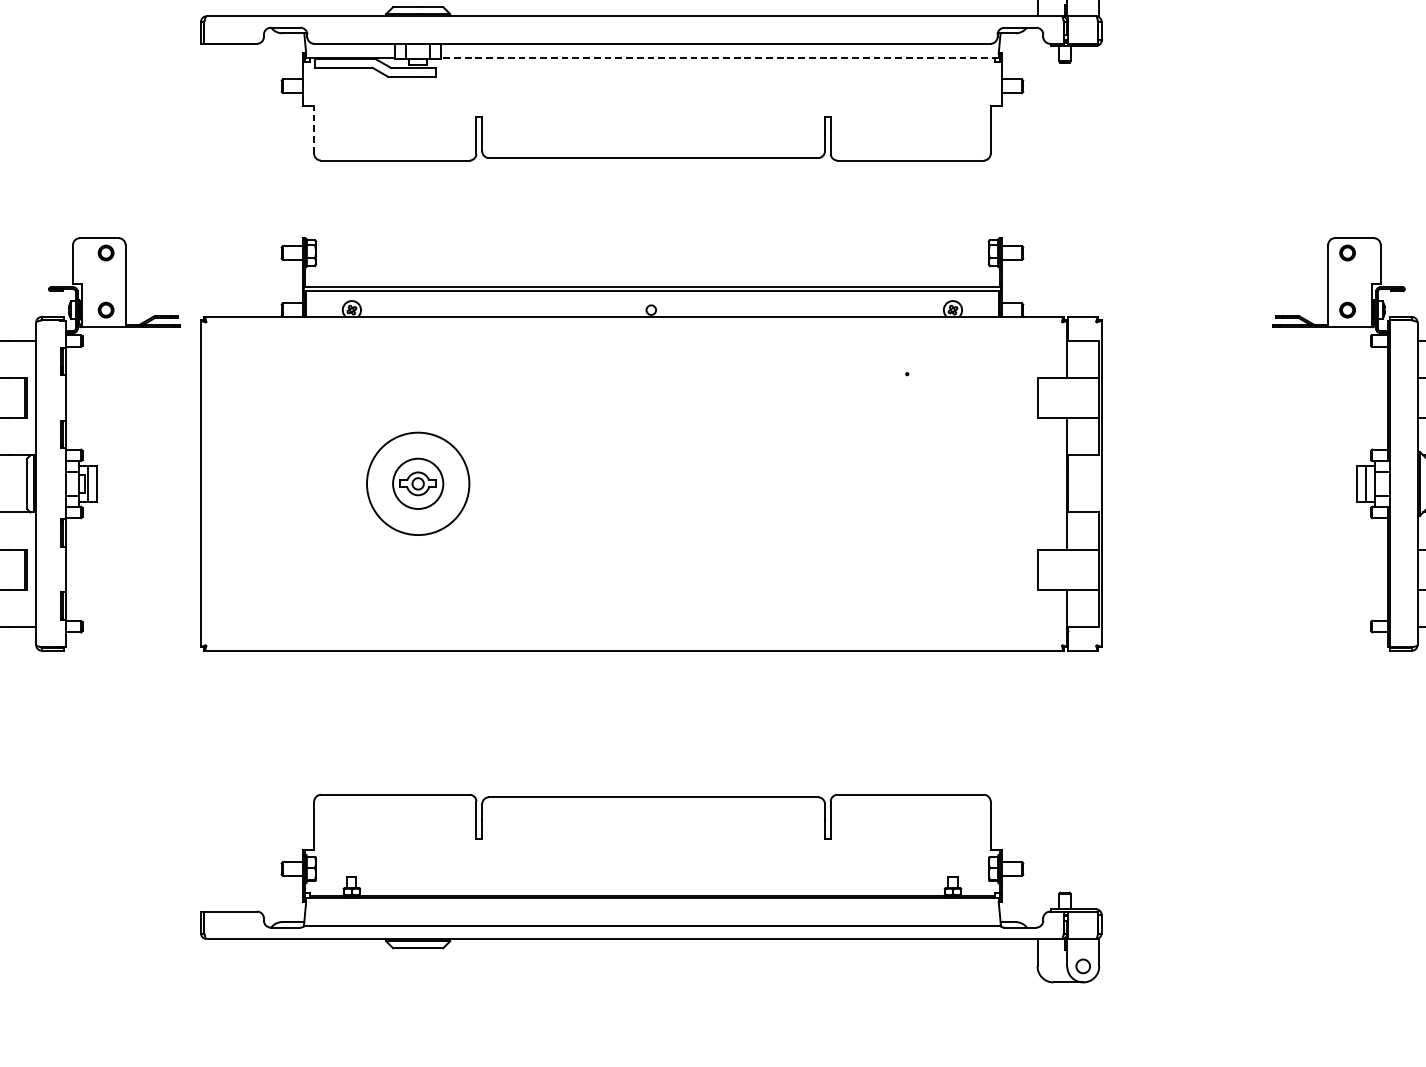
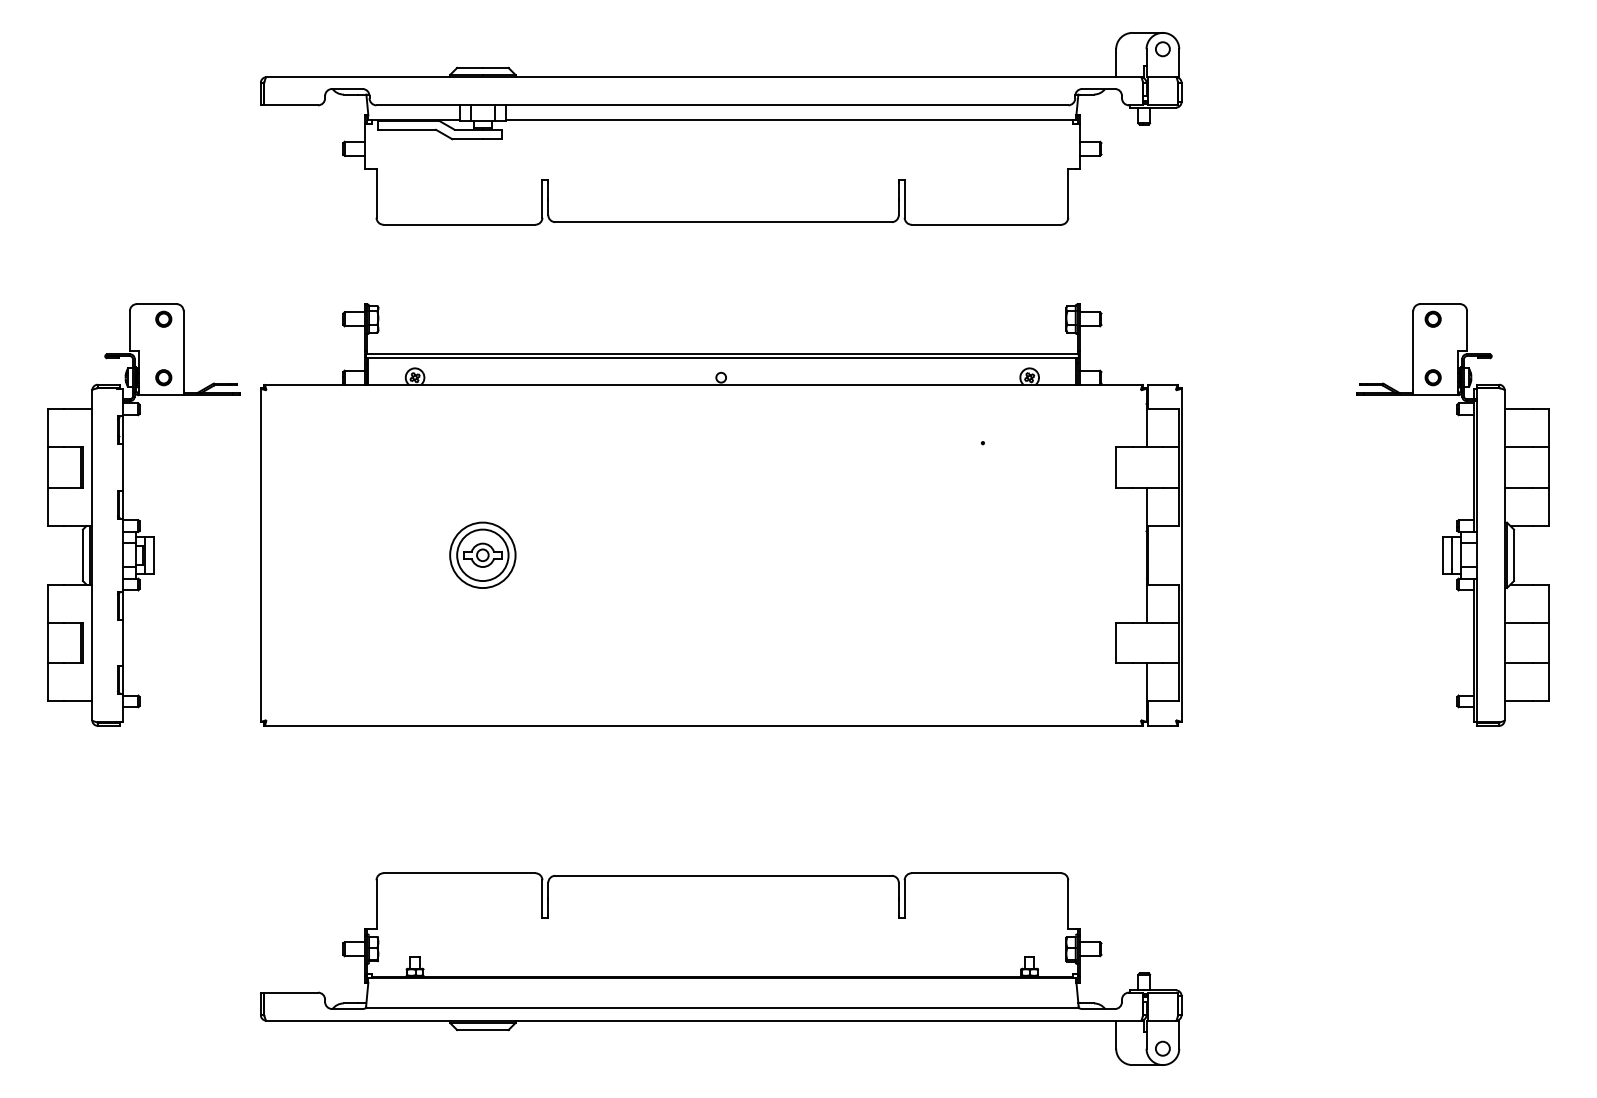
line: (719, 57) -> (790, 119), dashed -> solid
line: (314, 130) -> (376, 193), dashed -> solid
circle: (417, 484) -> (482, 555), size x0.62

